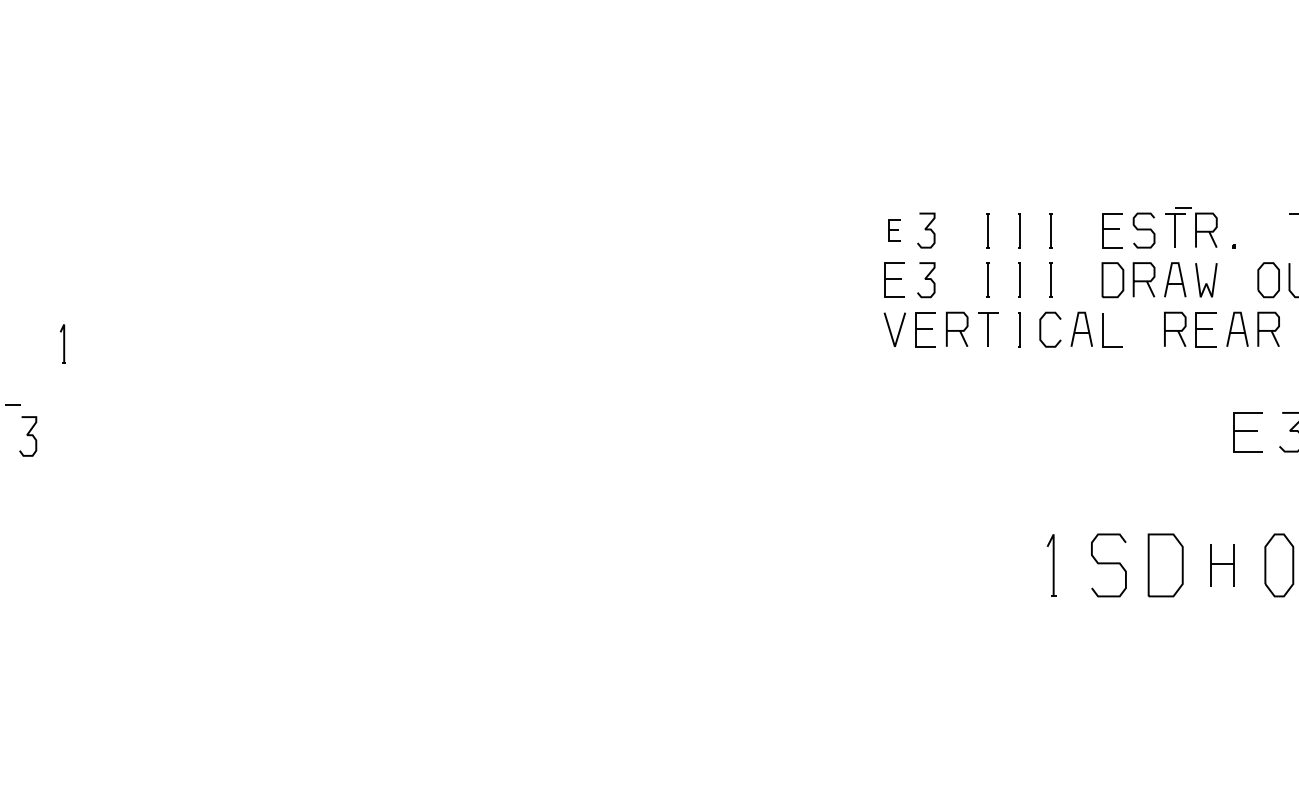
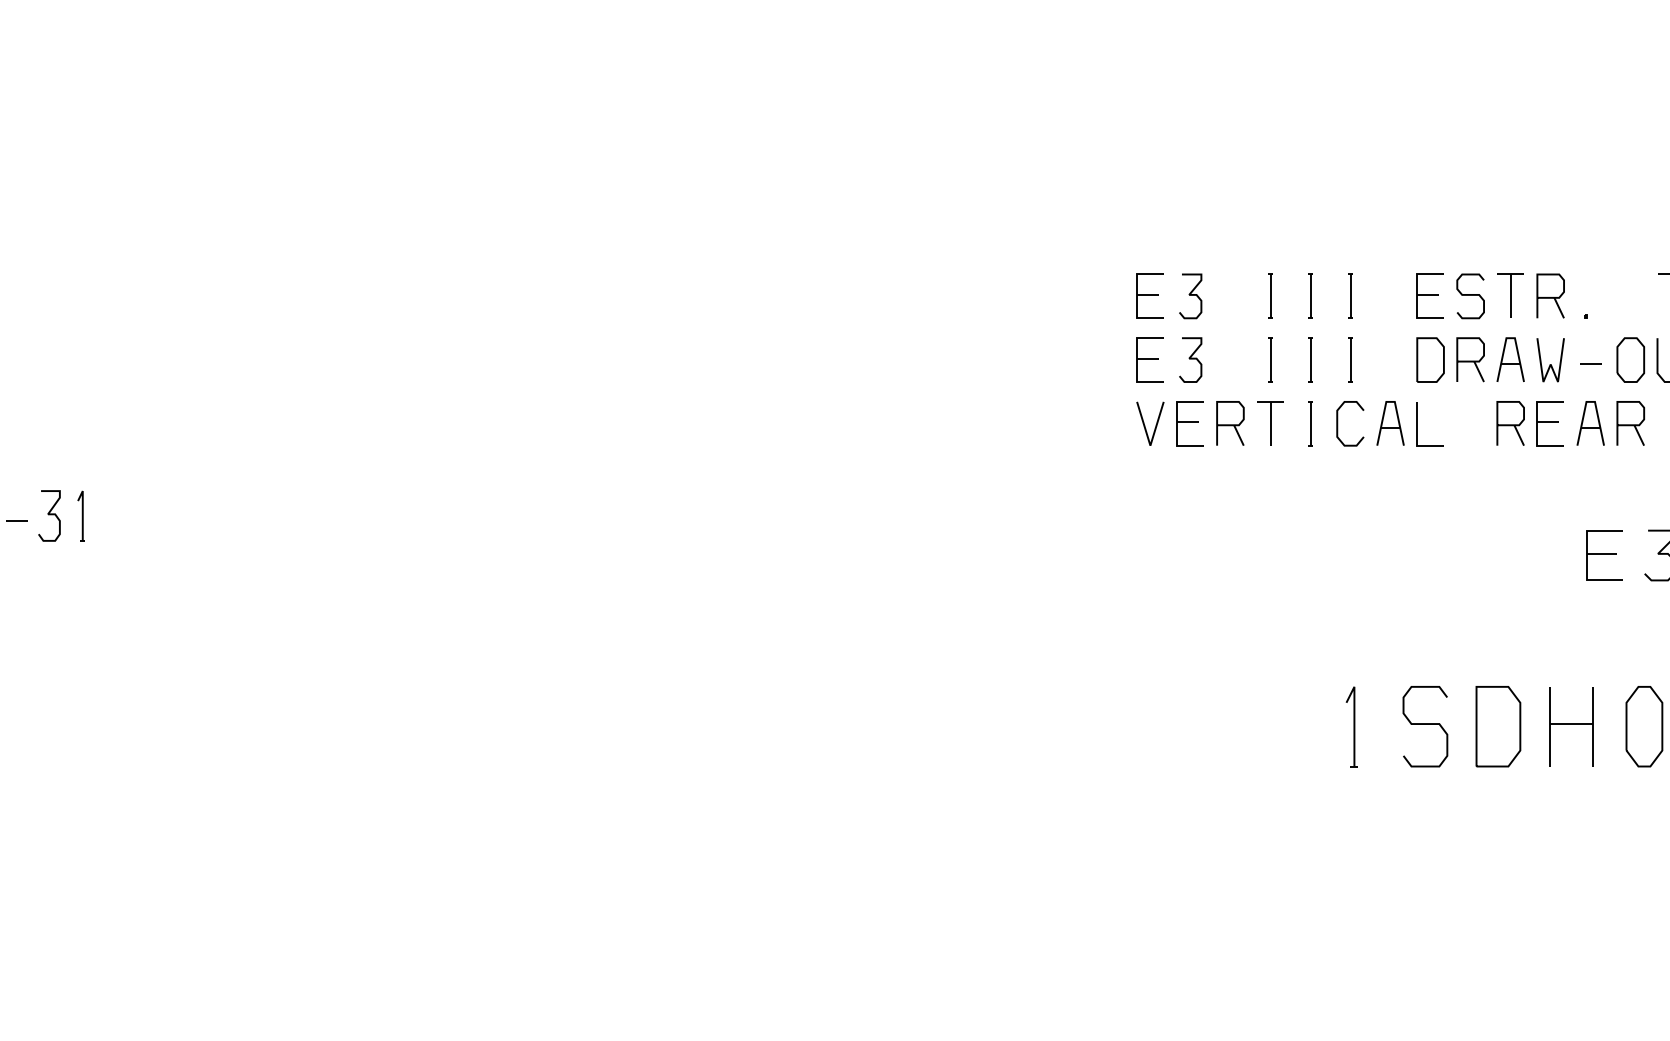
line: (1182, 207) -> (1590, 363), moved
part: (894, 229) -> (1149, 295), size x1.67
part: (62, 343) -> (80, 515), moved
curve: (28, 436) -> (49, 515), moved
part: (1222, 565) -> (1571, 726), size x1.43

